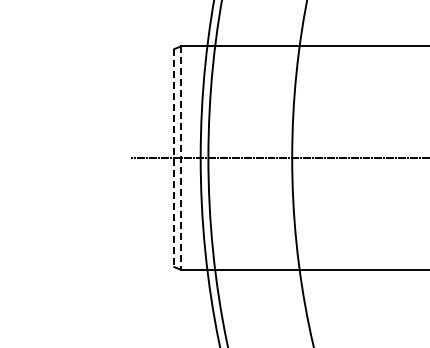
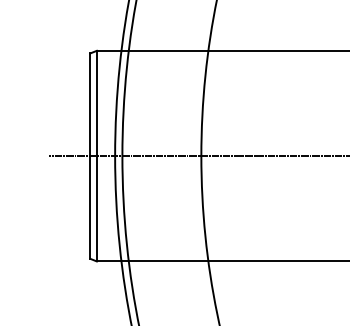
line: (174, 158) -> (90, 156), dashed -> solid
line: (181, 158) -> (97, 156), dashed -> solid

